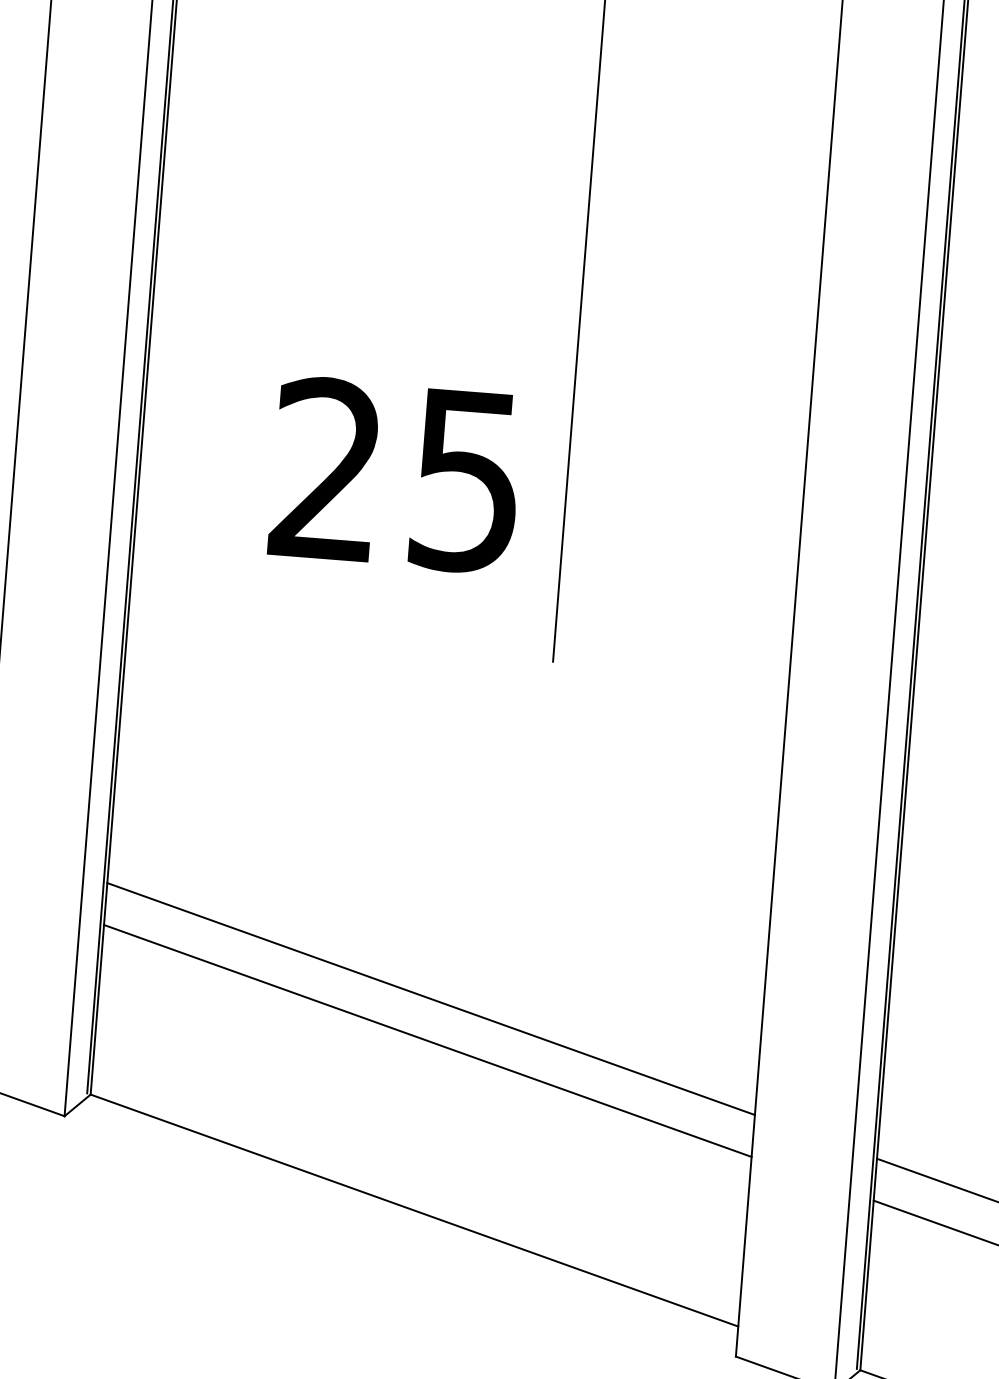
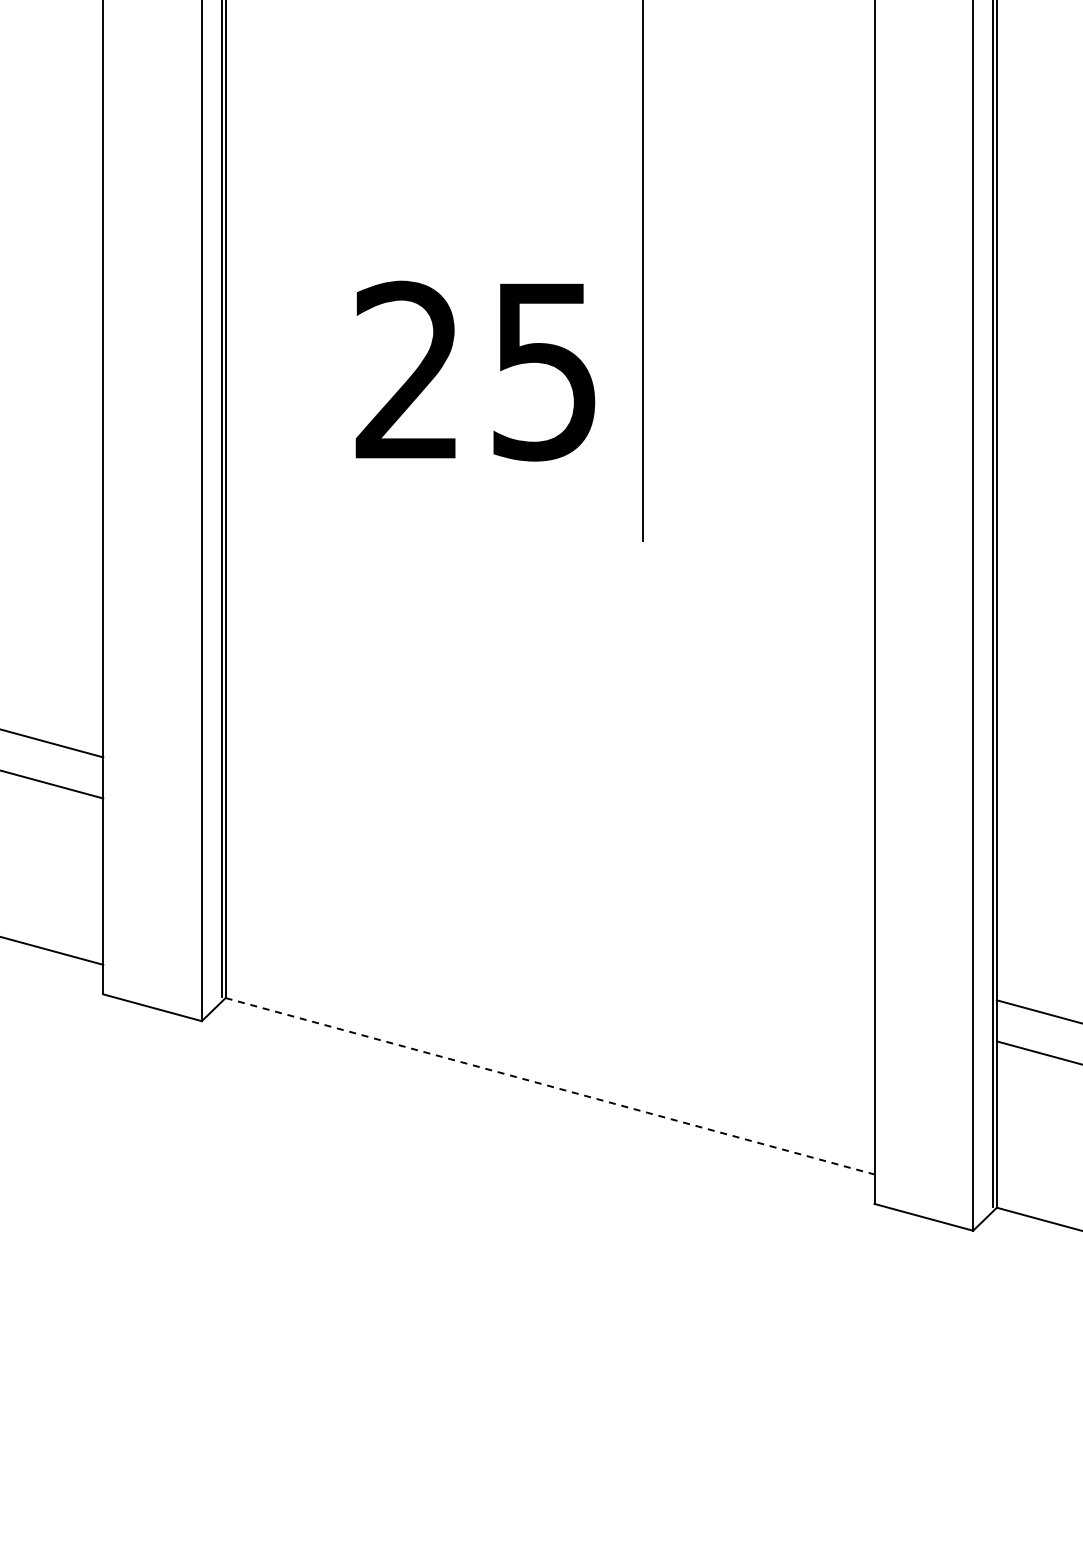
line: (430, 998) -> (549, 878), removed
line: (427, 1040) -> (549, 919), removed
line: (414, 1210) -> (550, 1086), solid -> dashed

